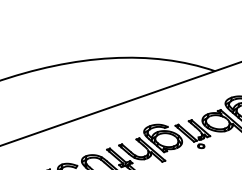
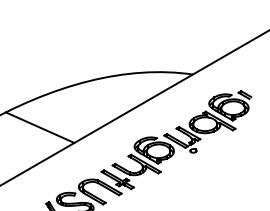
line: (54, 94) -> (39, 127), added

